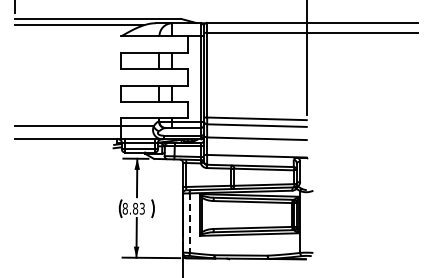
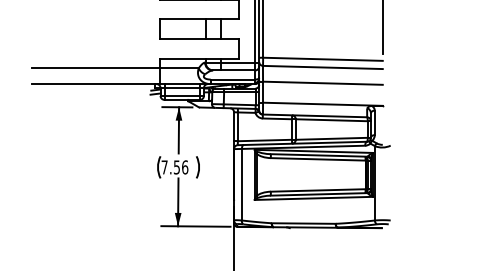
text: (133, 208) -> (174, 167), 8.83 -> 7.56
line: (189, 223) -> (241, 185), dashed -> solid

